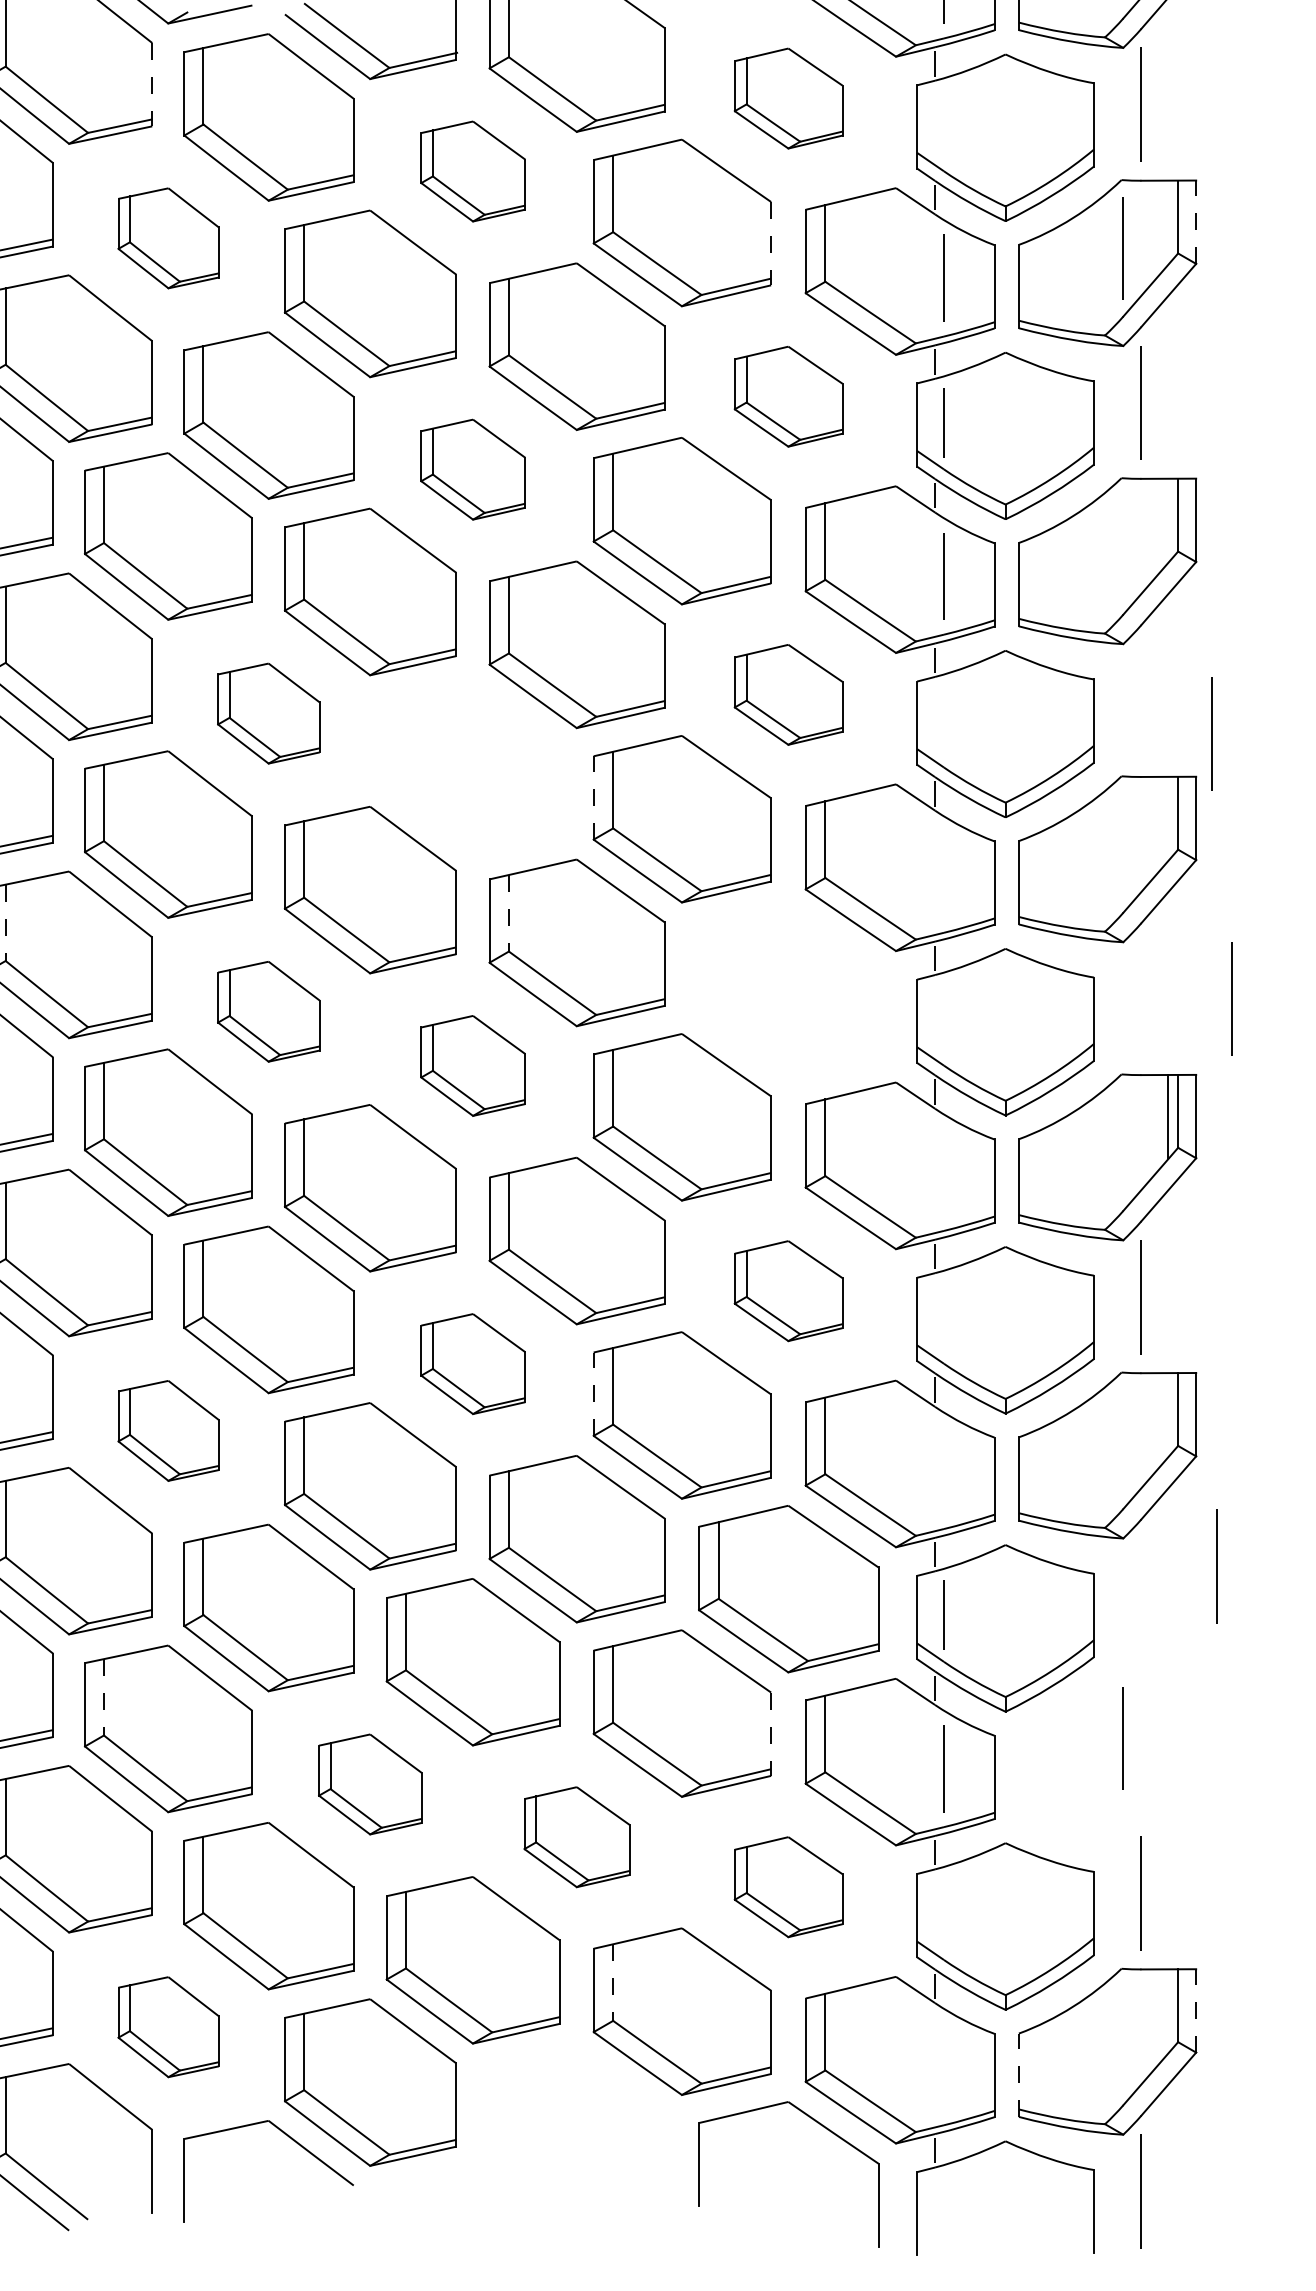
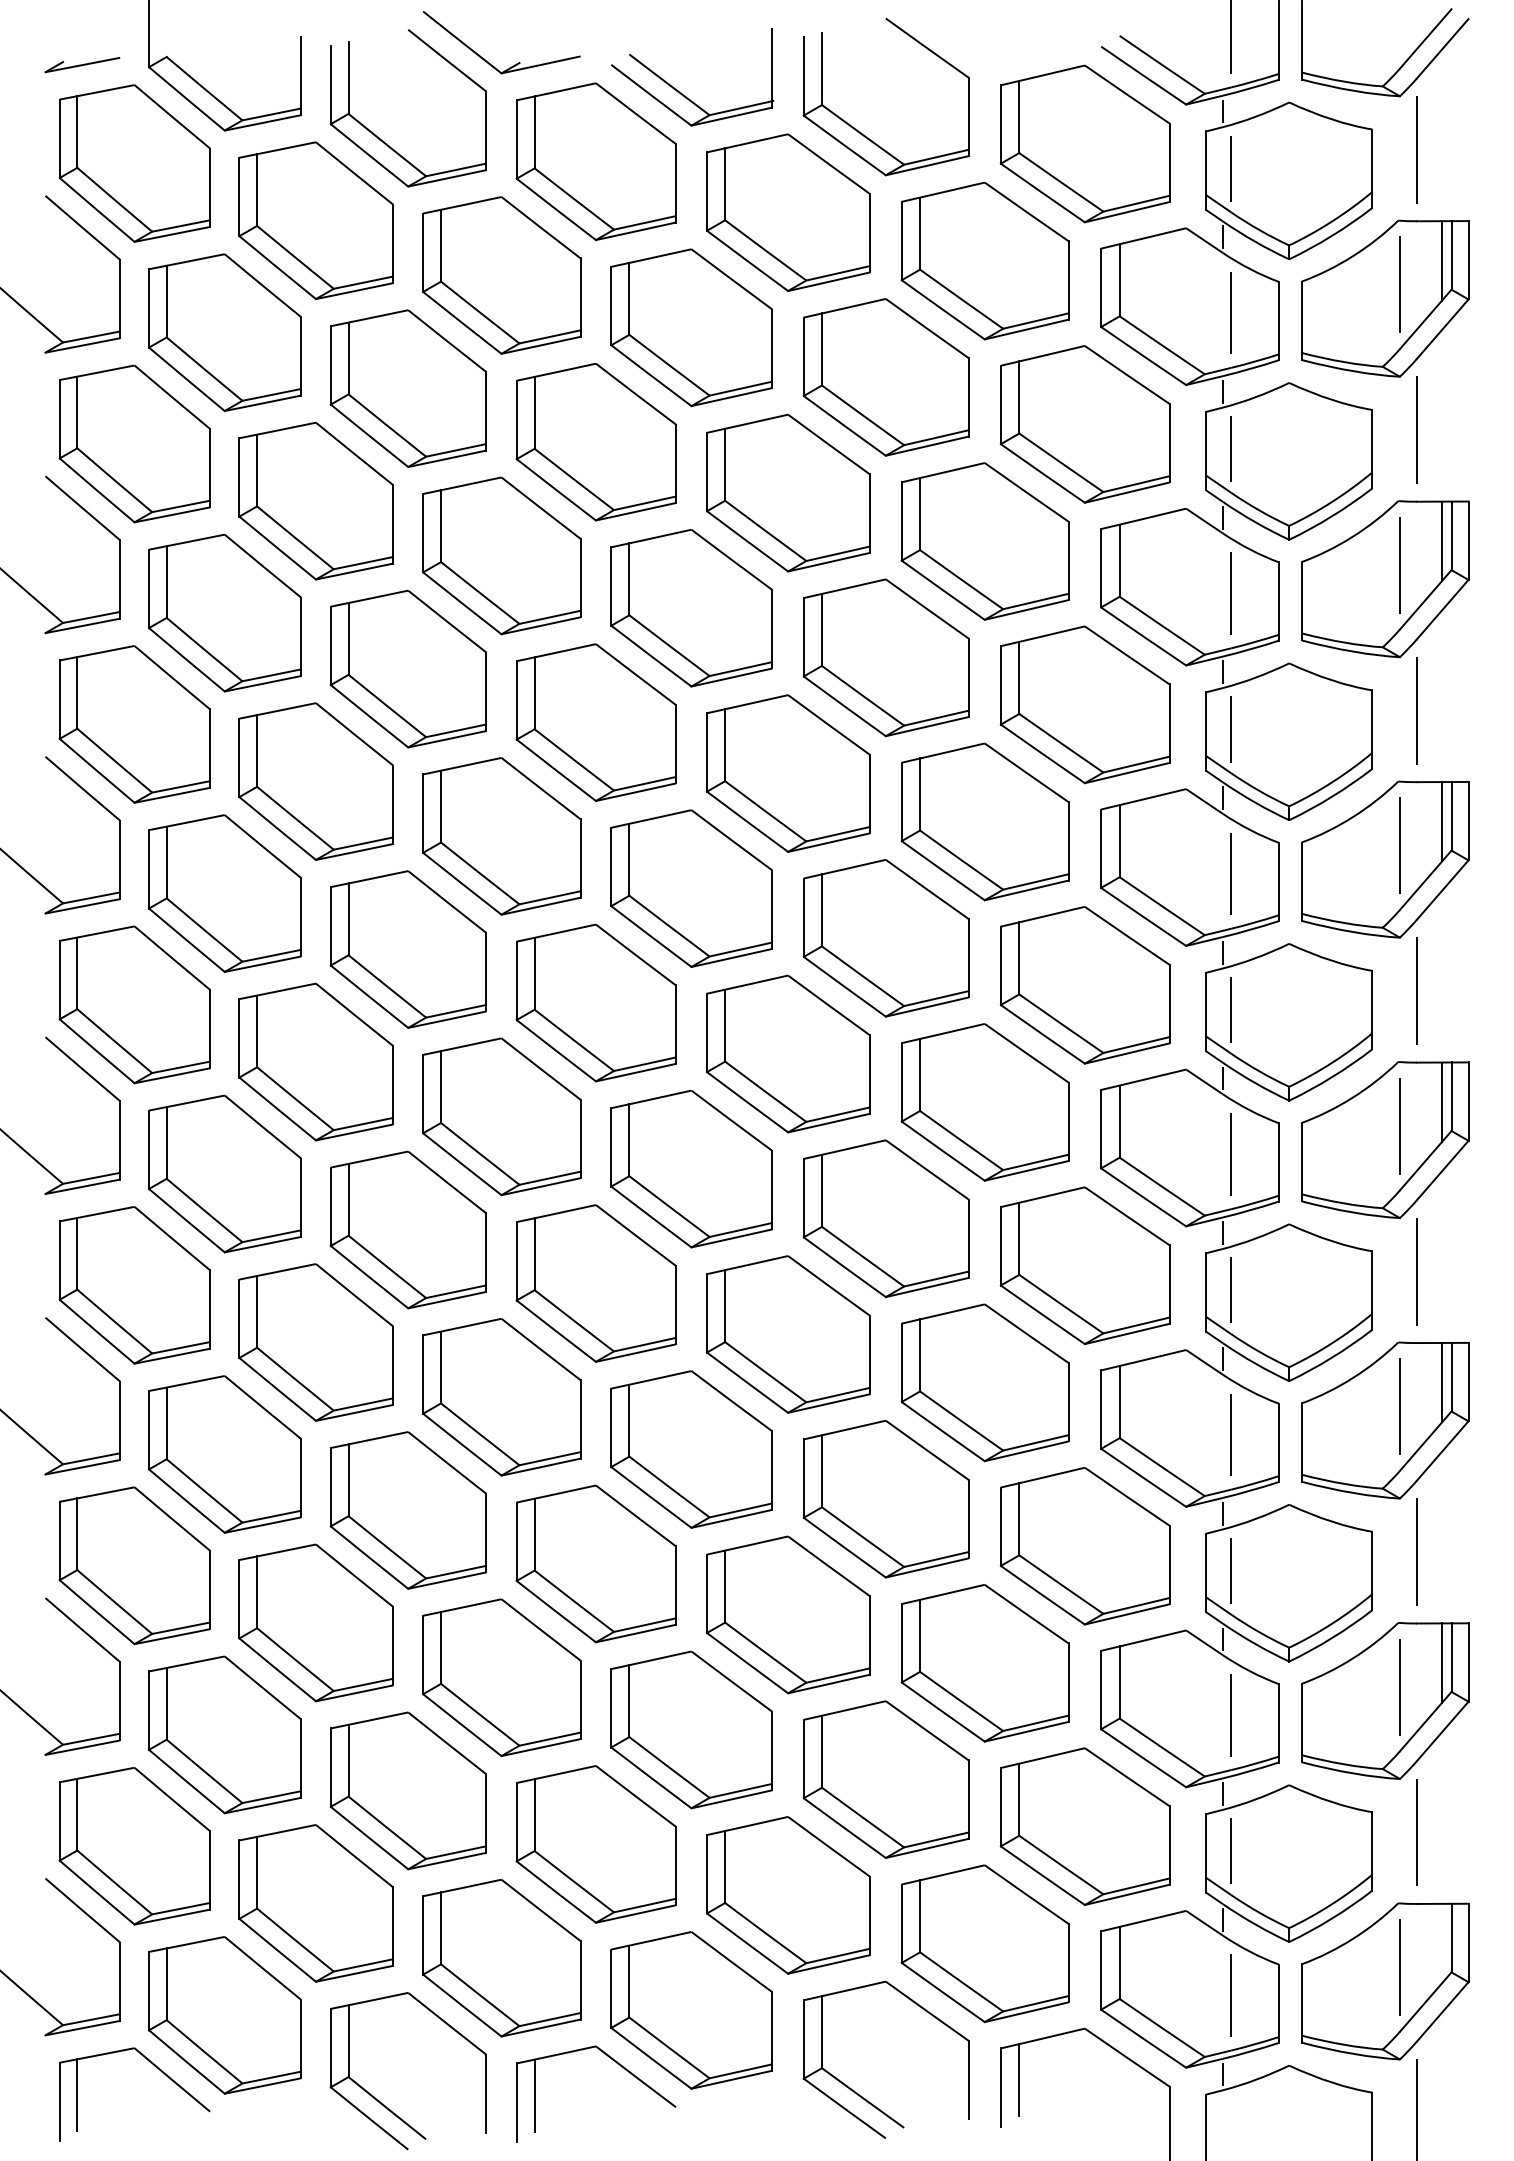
line: (152, 85) -> (486, 131), dashed -> solid
part: (787, 98) -> (1084, 143), size x1.67
line: (944, 124) -> (1231, 168), added
part: (473, 171) -> (788, 212), size x1.67
line: (1196, 221) -> (1468, 259), dashed -> solid
line: (1168, 222) -> (1442, 260), added
part: (168, 238) -> (501, 275), size x1.67
line: (770, 243) -> (1068, 280), dashed -> solid
part: (787, 396) -> (1084, 424), size x1.67
part: (473, 469) -> (788, 492), size x1.67
line: (1168, 521) -> (1442, 541), added
line: (1122, 545) -> (1399, 564), added
part: (787, 694) -> (1084, 704), size x1.67
part: (268, 713) -> (595, 722), size x1.67
line: (944, 720) -> (1231, 729), added
line: (1211, 733) -> (1416, 710), moved
part: (473, 767) -> (788, 773), added
line: (593, 797) -> (901, 801), dashed -> solid
line: (1168, 818) -> (1442, 821), added
line: (1122, 844) -> (1399, 845), added
line: (944, 874) -> (1231, 873), added
line: (508, 913) -> (821, 910), dashed -> solid
line: (5, 922) -> (348, 919), dashed -> solid
part: (787, 993) -> (1084, 985), added
line: (1231, 998) -> (1416, 990), moved
part: (268, 1011) -> (595, 1002), size x1.67
line: (944, 1018) -> (1231, 1009), added
part: (473, 1065) -> (788, 1053), size x1.67
line: (1122, 1141) -> (1399, 1125), added
line: (944, 1172) -> (1231, 1154), added
part: (787, 1290) -> (1084, 1265), size x1.67
line: (944, 1317) -> (1231, 1290), added
part: (473, 1364) -> (788, 1334), size x1.67
line: (593, 1393) -> (901, 1362), dashed -> solid
line: (1168, 1415) -> (1442, 1382), added
part: (168, 1431) -> (501, 1397), size x1.67
line: (1122, 1440) -> (1399, 1406), added
line: (944, 1470) -> (1231, 1434), added
line: (1216, 1566) -> (1416, 1551), moved
line: (104, 1696) -> (441, 1647), dashed -> solid
line: (770, 1735) -> (1068, 1683), dashed -> solid
part: (1107, 1753) -> (1385, 1700), added
part: (370, 1783) -> (691, 1729), size x1.67
part: (576, 1837) -> (885, 1779), size x1.67
part: (787, 1887) -> (1084, 1826), size x1.67
line: (944, 1913) -> (1231, 1851), added
line: (613, 1982) -> (920, 1916), dashed -> solid
line: (1196, 2010) -> (1468, 1942), dashed -> solid
part: (168, 2027) -> (501, 1958), size x1.67
line: (1122, 2036) -> (1399, 1967), added
line: (944, 2066) -> (1231, 1995), added
line: (1018, 2075) -> (1301, 2003), dashed -> solid
line: (718, 2157) -> (1019, 2080), added
line: (203, 2173) -> (534, 2095), added
part: (550, 2173) -> (861, 2095), added

